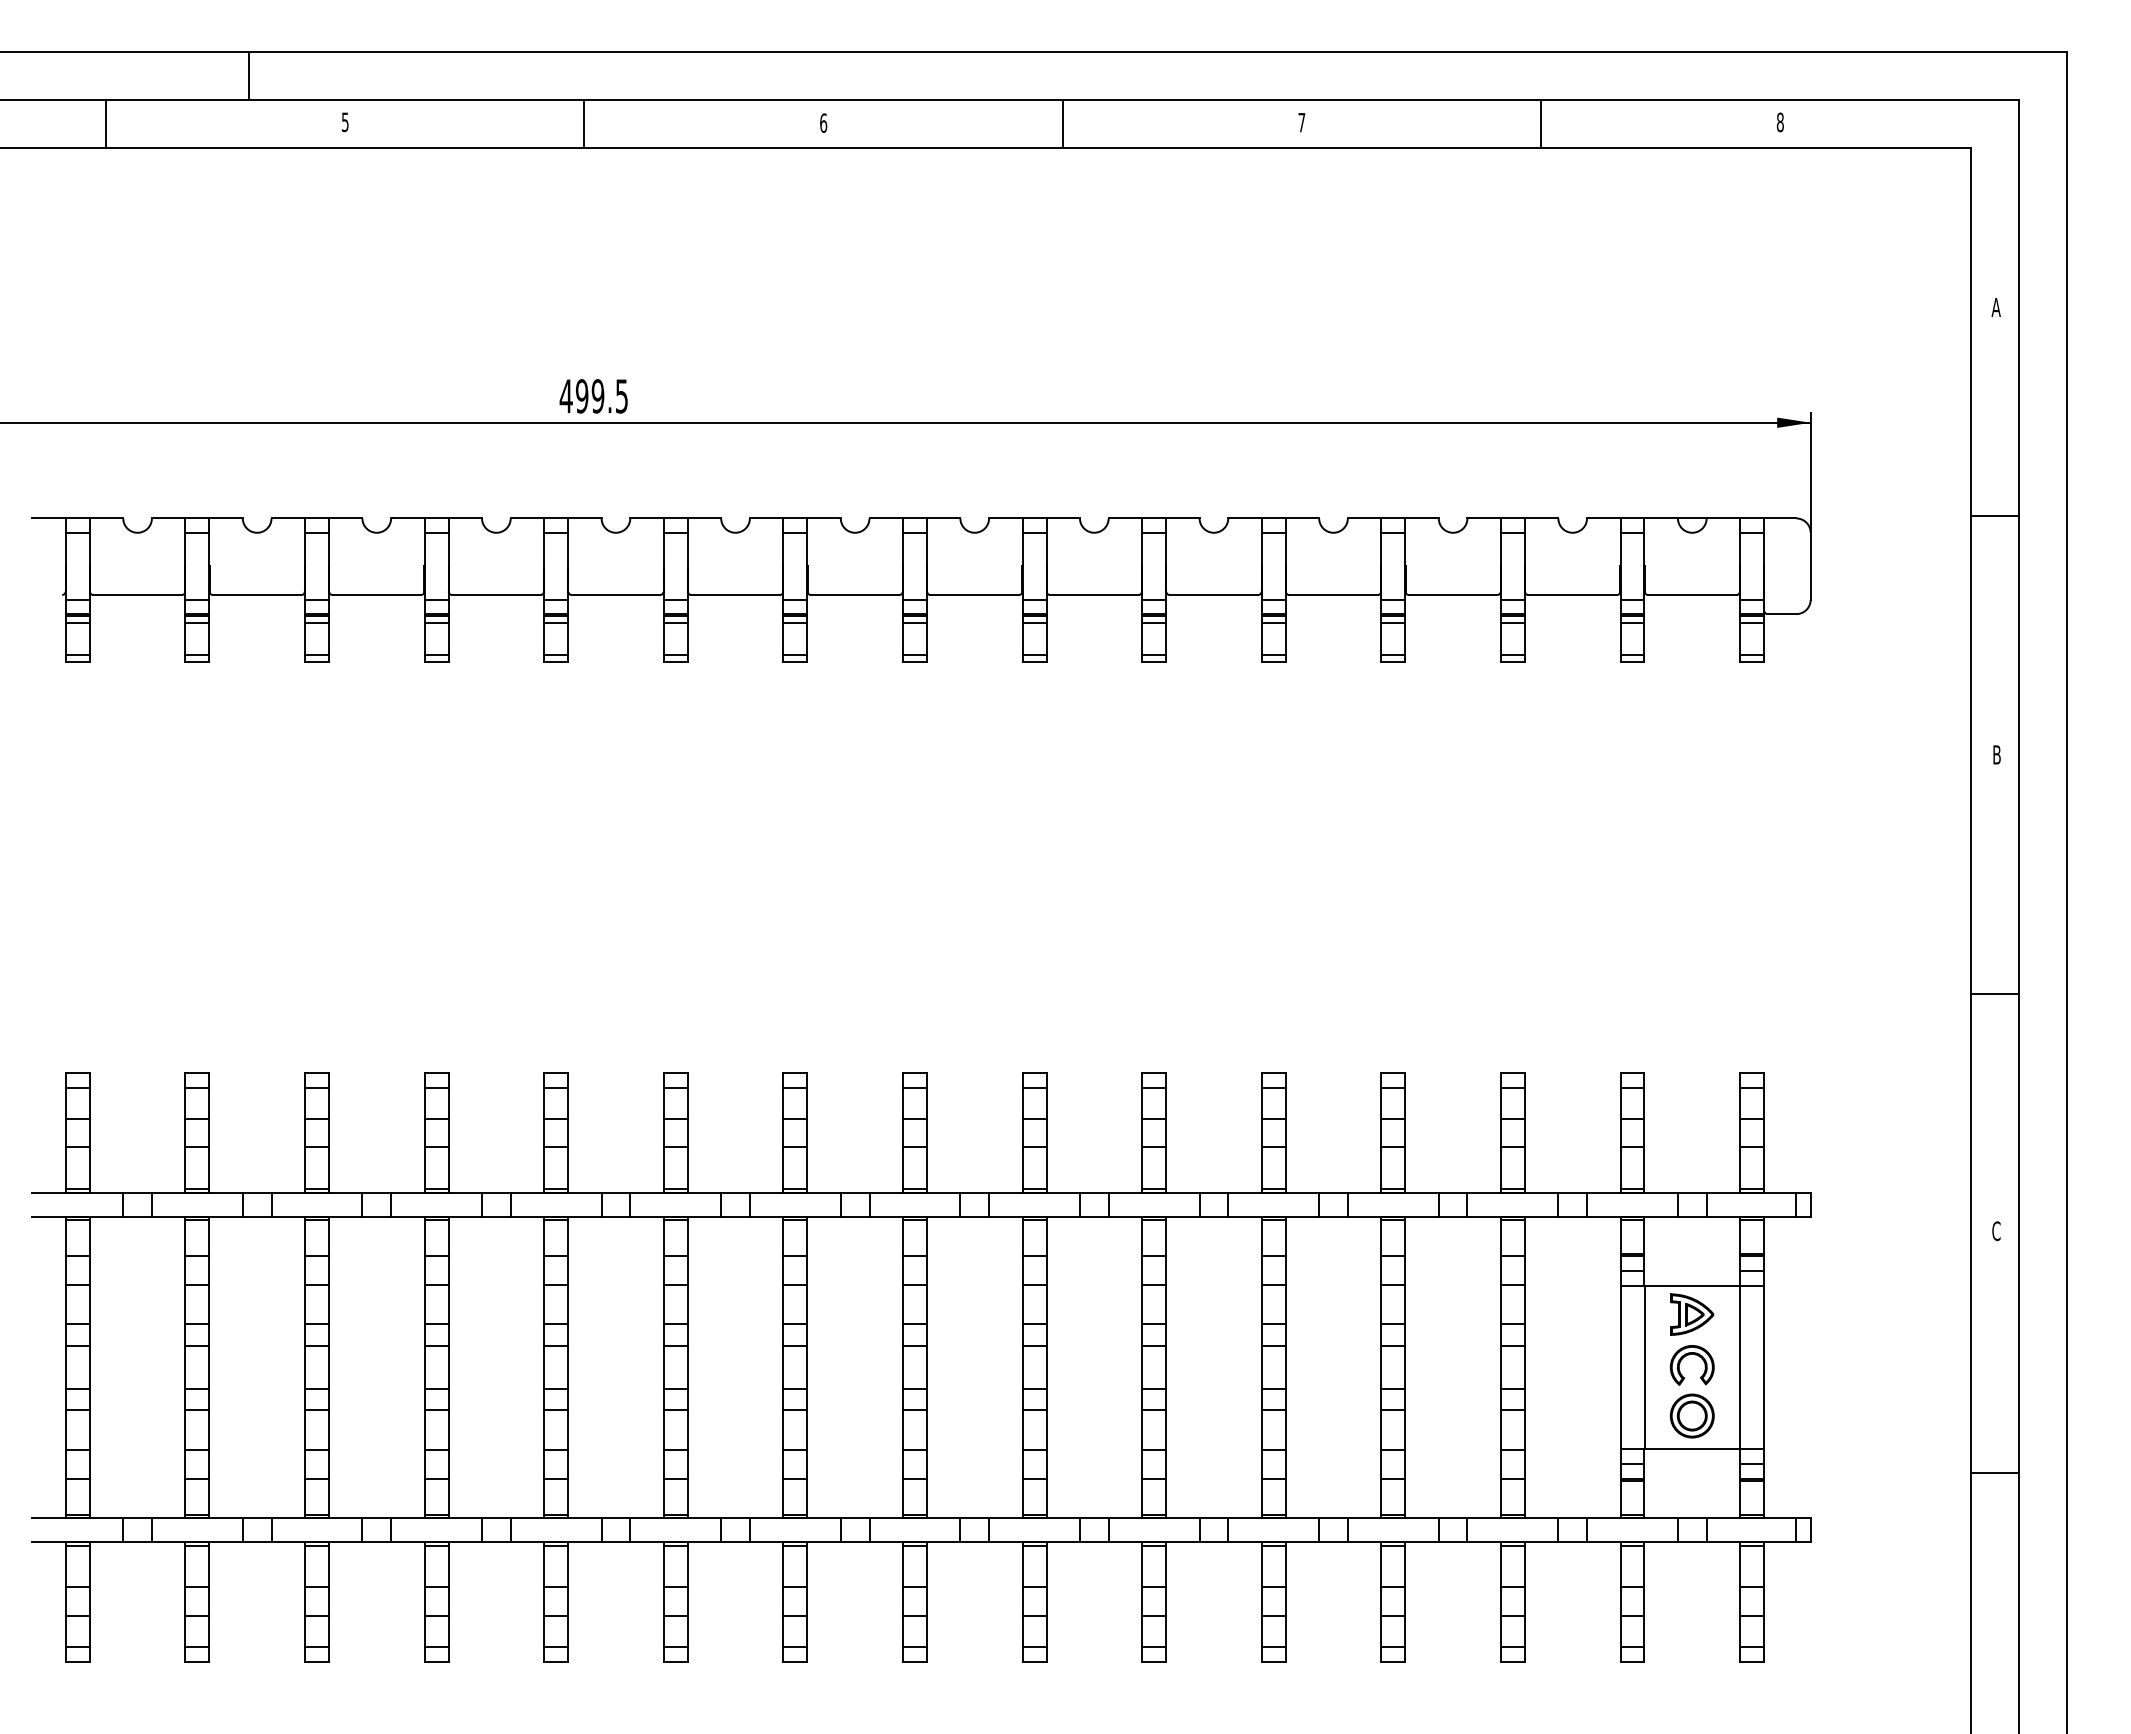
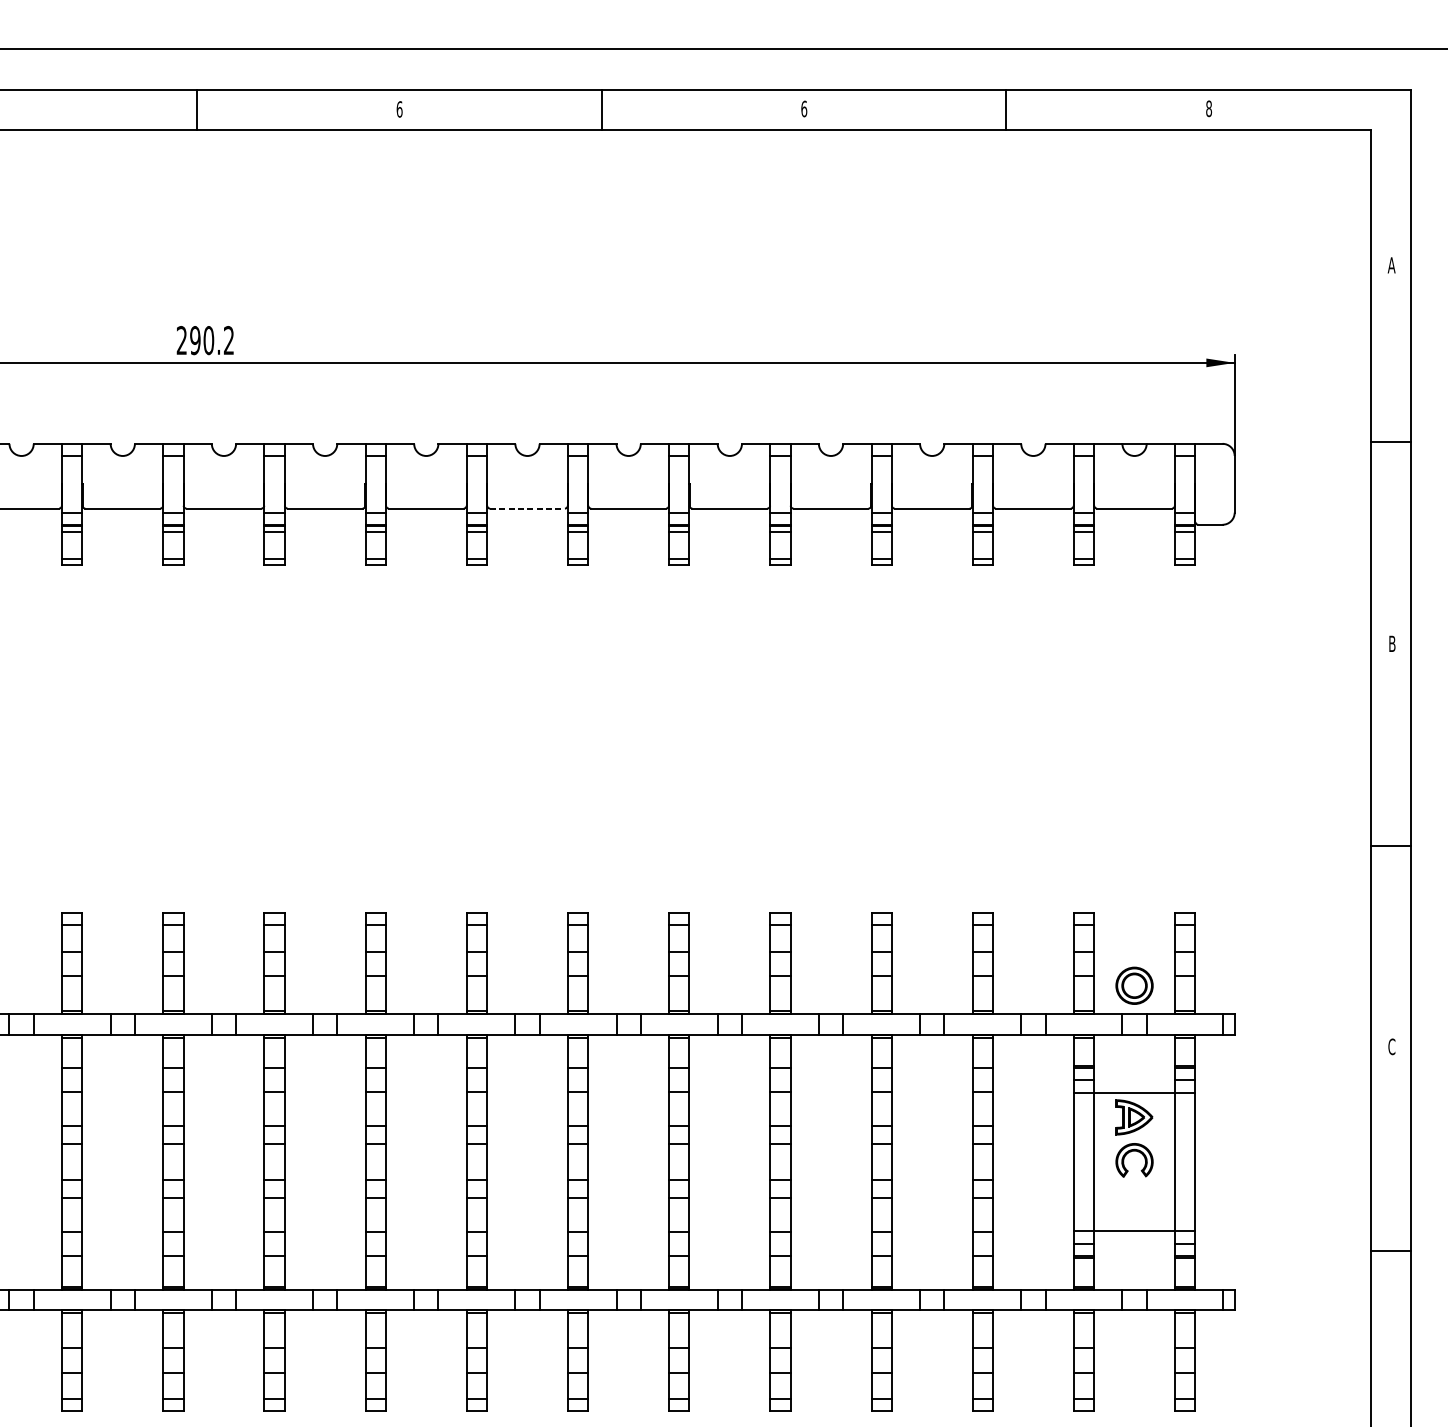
text: (1301, 122) -> (803, 108), 7 -> 6
text: (593, 396) -> (204, 340), 499.5 -> 290.2
line: (975, 594) -> (528, 508), solid -> dashed
part: (1691, 1415) -> (1133, 985), moved

